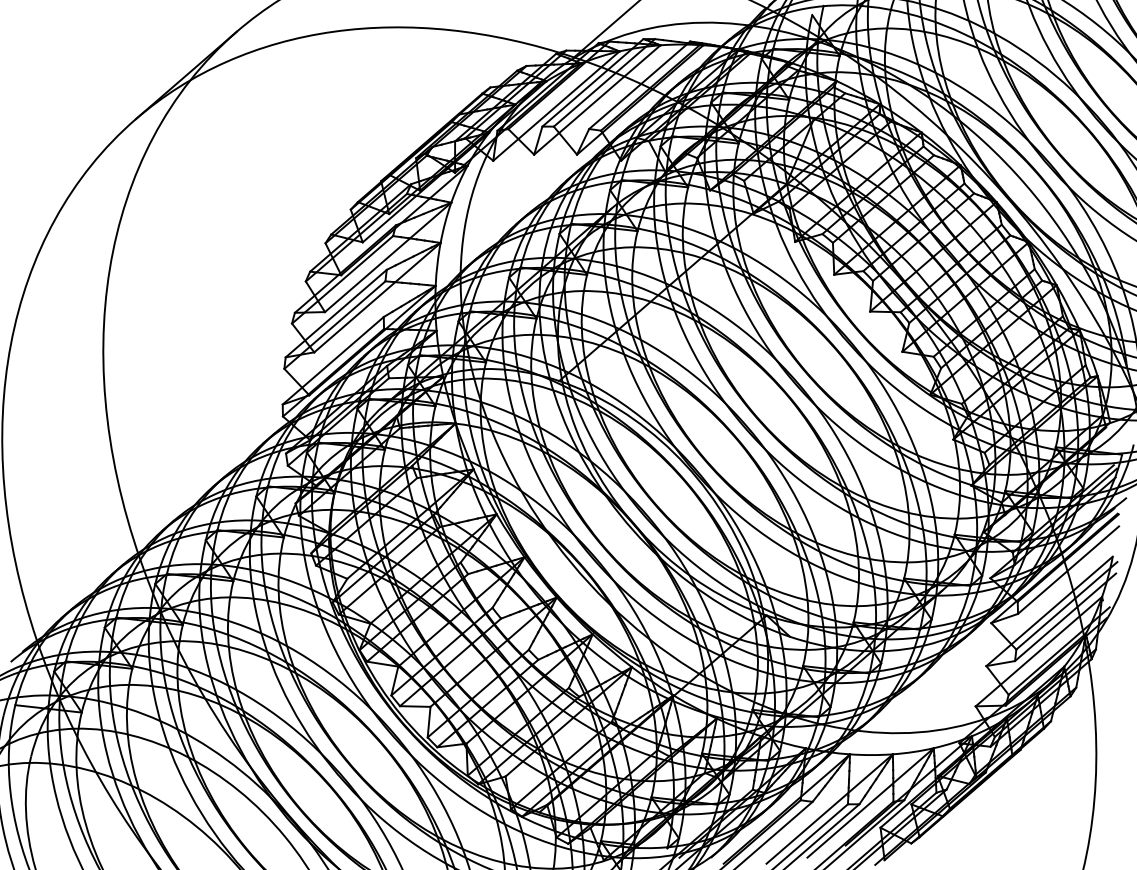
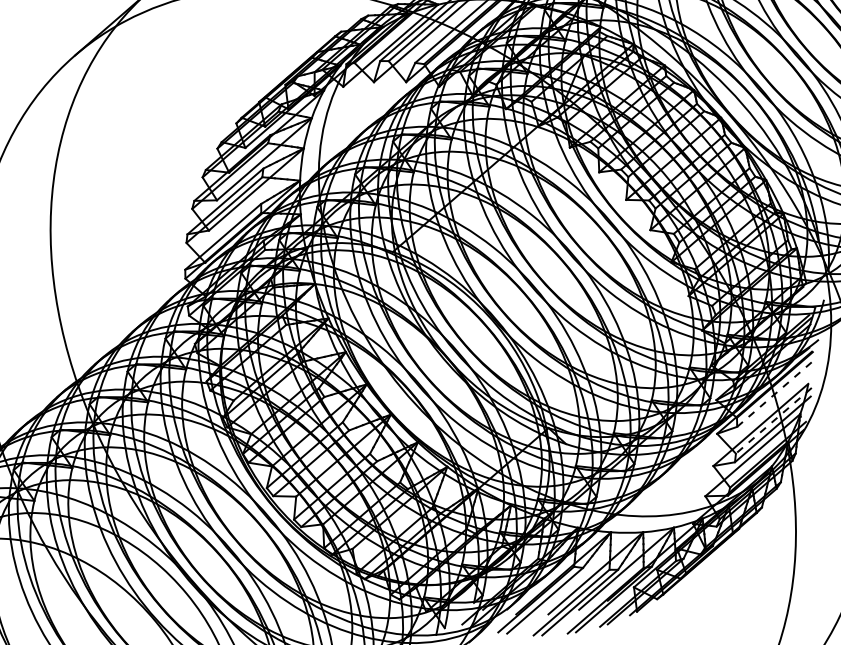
line: (1068, 570) -> (775, 394), solid -> dashed
line: (1066, 605) -> (773, 420), solid -> dashed

